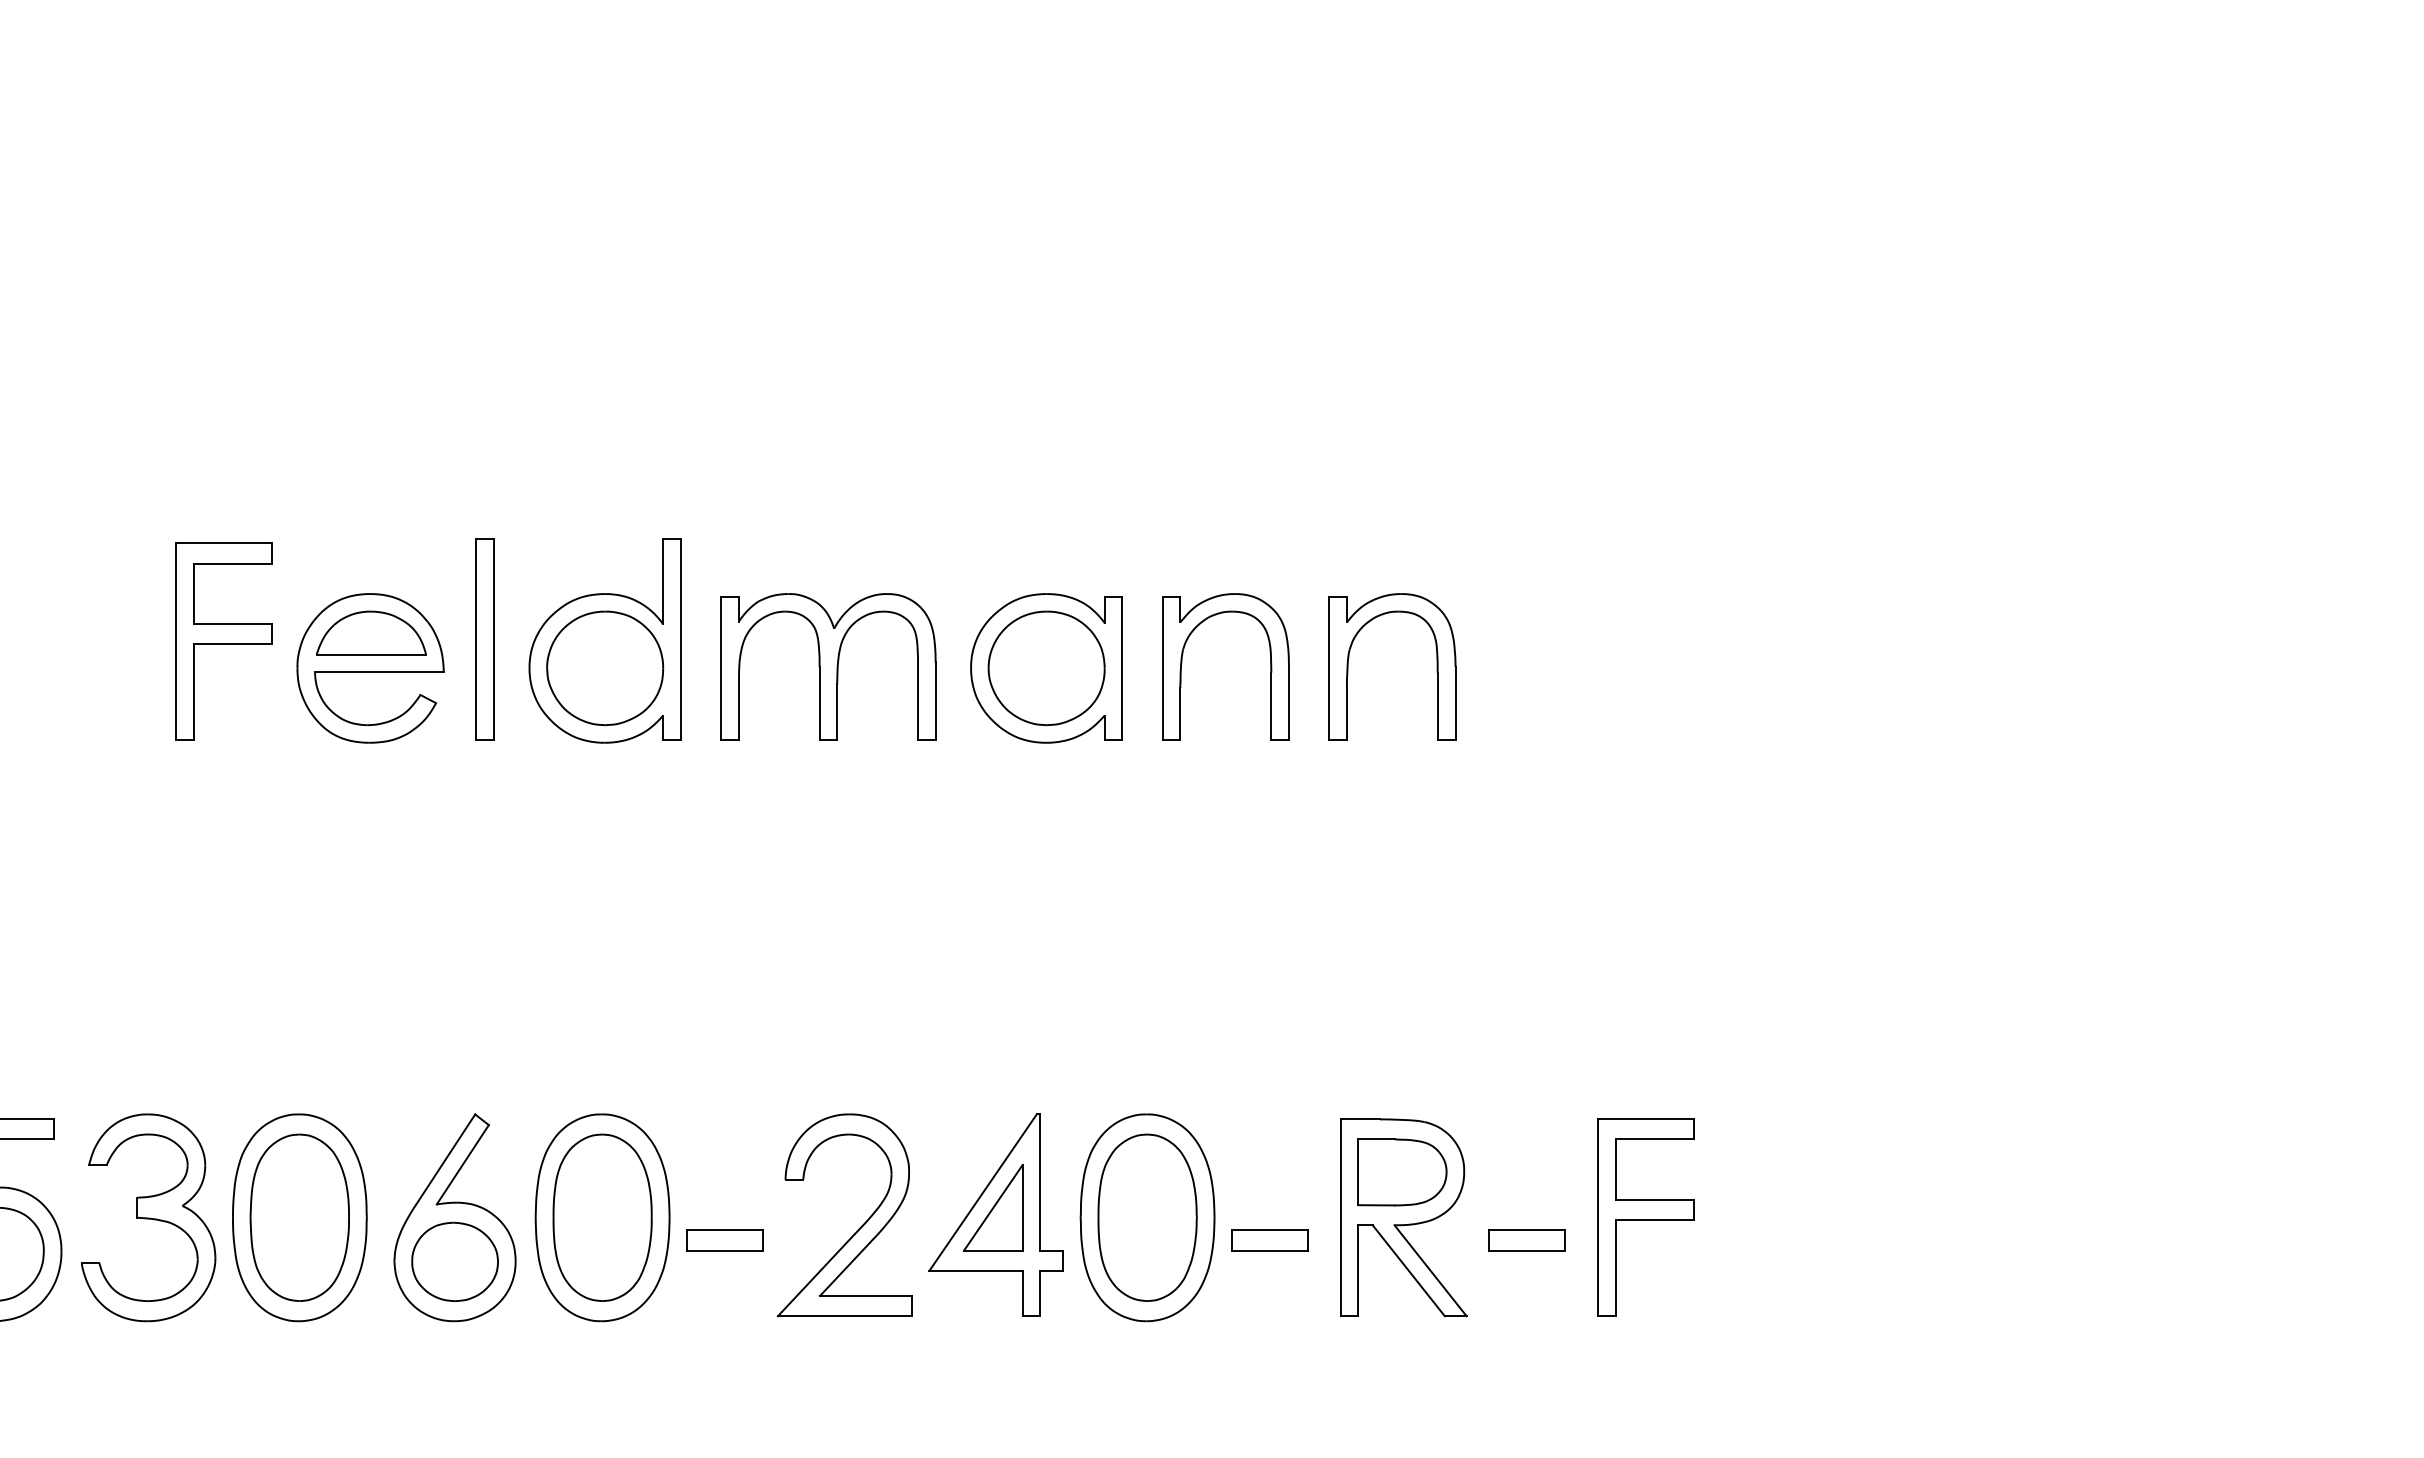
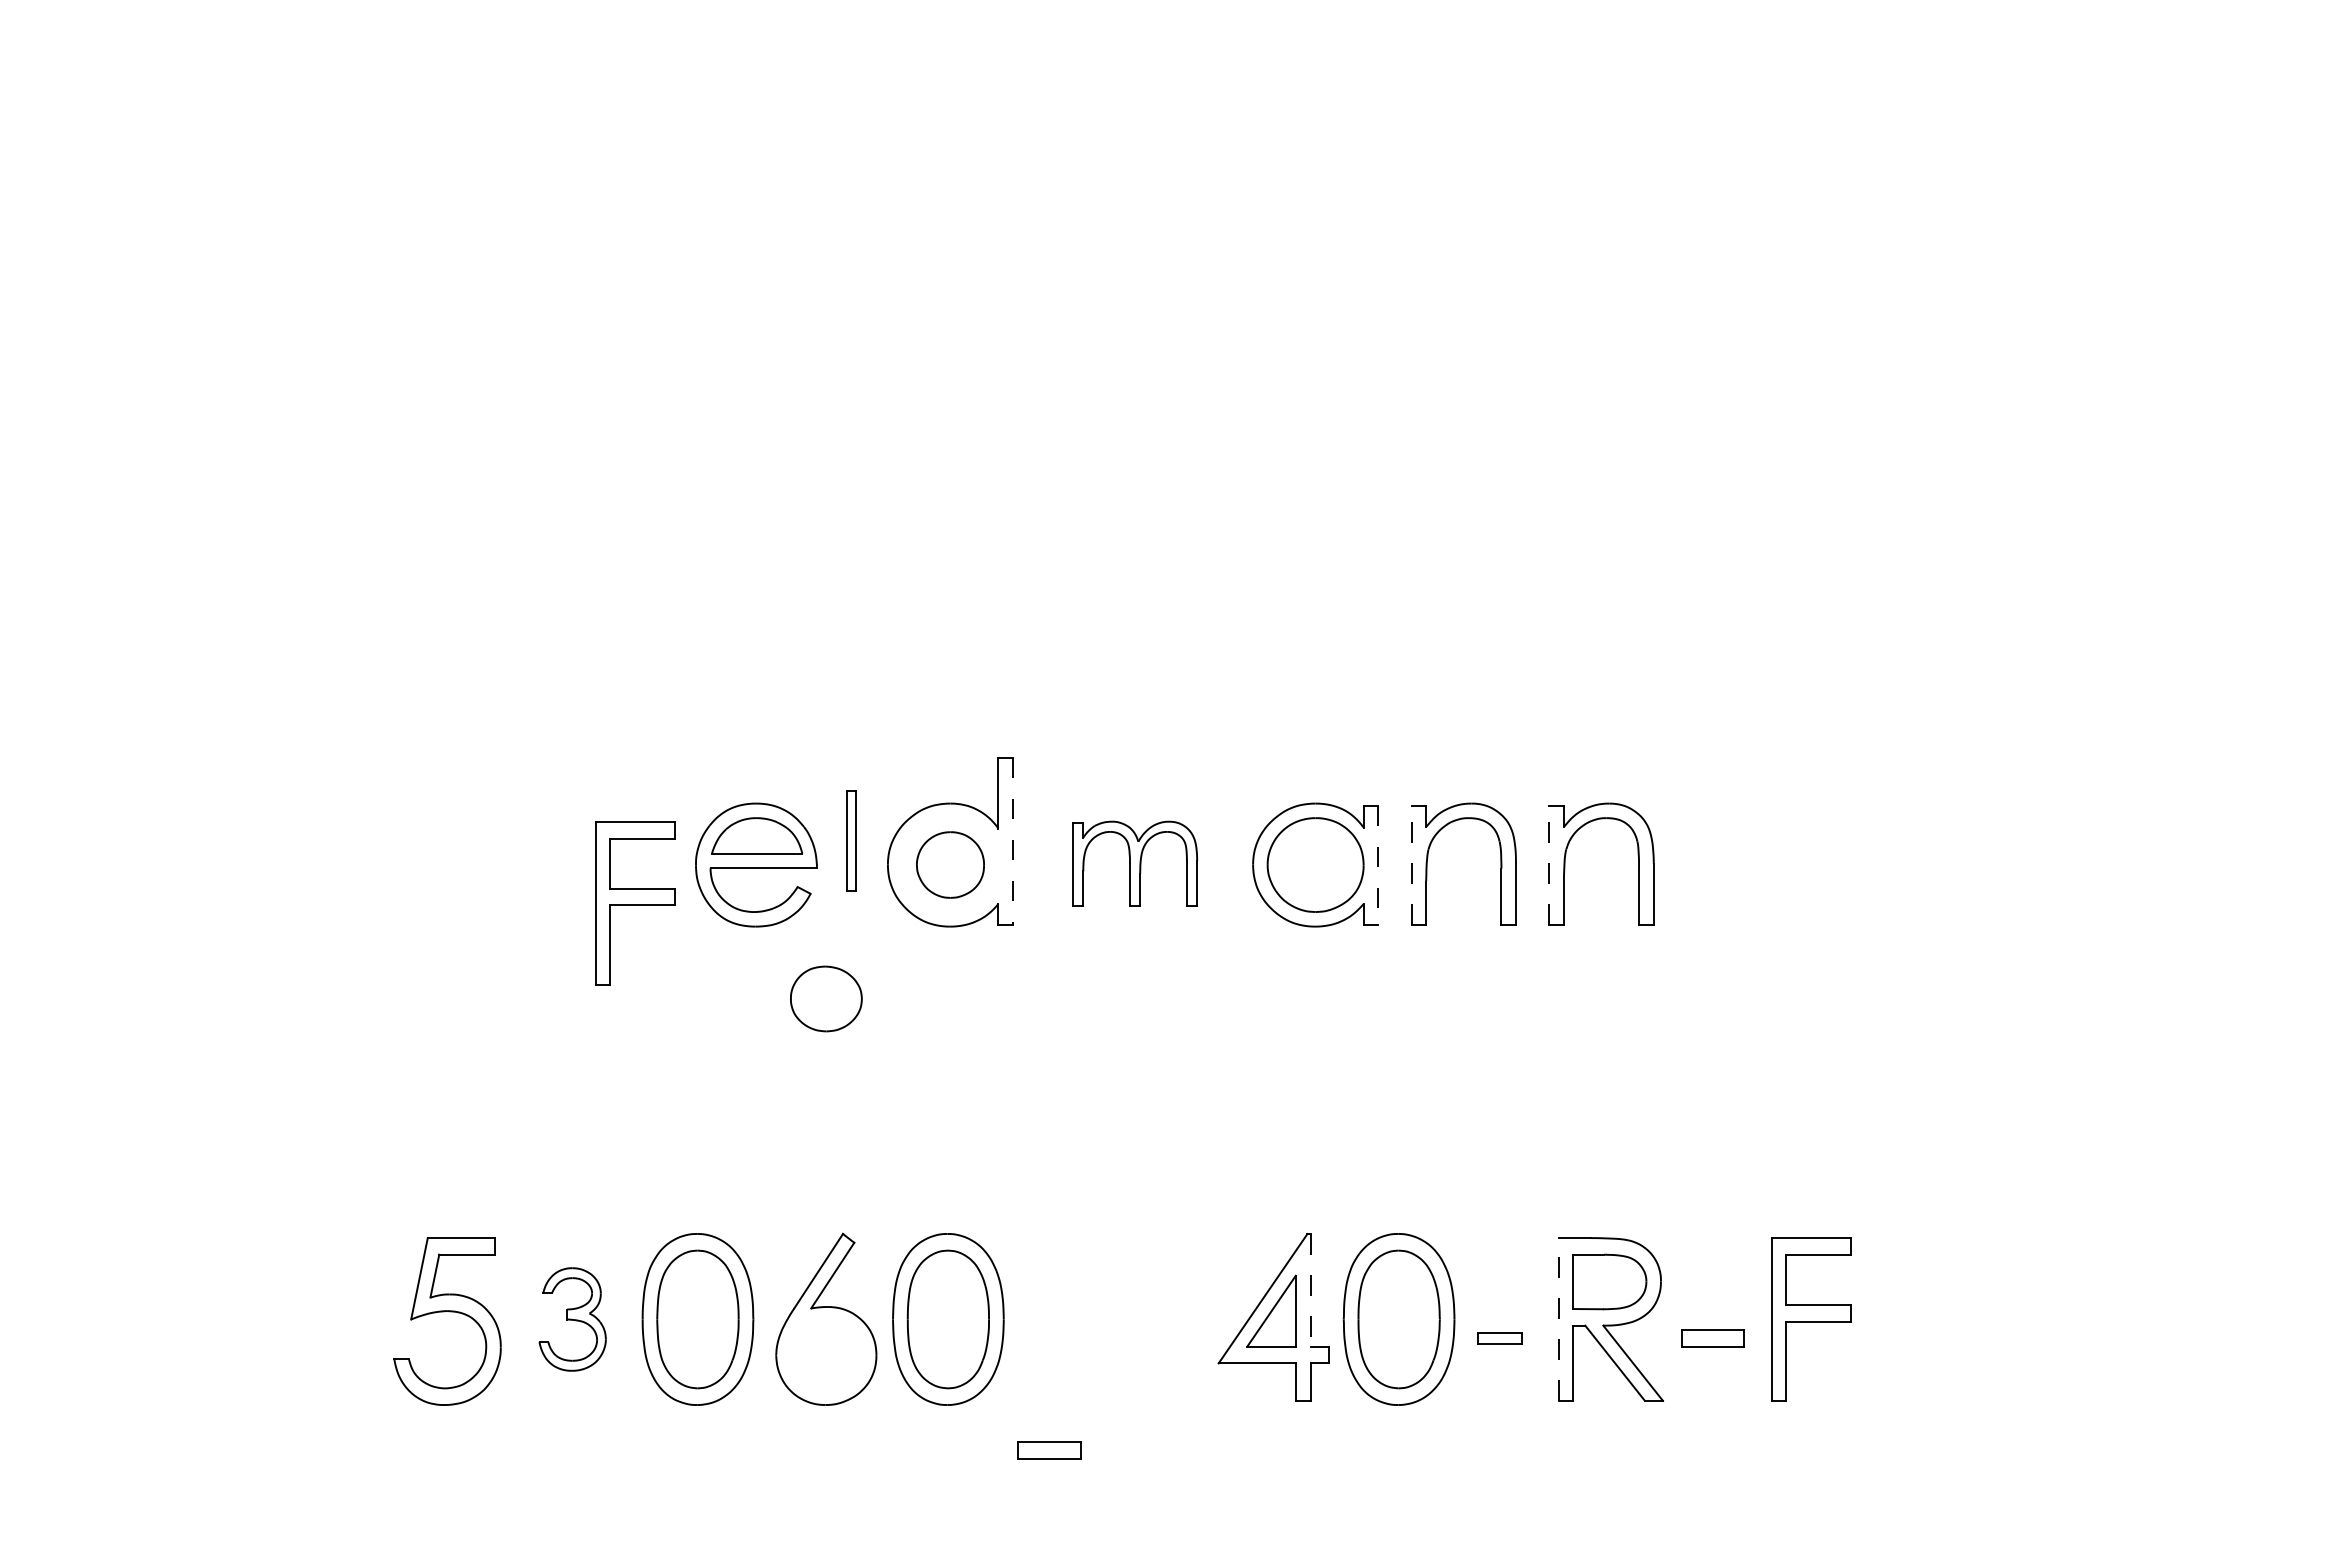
part: (485, 639) -> (851, 841), size x0.6
line: (681, 639) -> (1013, 841), solid -> dashed
part: (224, 642) -> (635, 903), moved
part: (827, 666) -> (1134, 863), size x0.7
part: (605, 667) -> (950, 864), size x0.7
line: (1162, 667) -> (1411, 864), solid -> dashed
line: (1329, 667) -> (1549, 864), solid -> dashed
line: (1122, 668) -> (1378, 865), solid -> dashed
line: (1040, 1182) -> (1310, 1290), solid -> dashed
part: (148, 1217) -> (572, 1319), size x0.6
line: (1340, 1217) -> (1558, 1319), solid -> dashed
part: (857, 1228) -> (1159, 1328), removed
part: (724, 1240) -> (1049, 1450), moved
part: (1270, 1240) -> (1500, 1338), size x0.7
part: (455, 1261) -> (826, 998), moved

